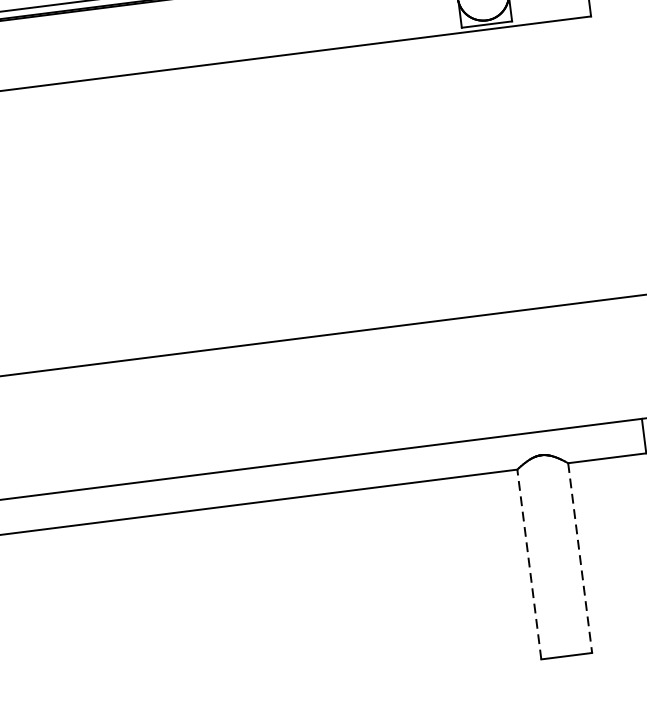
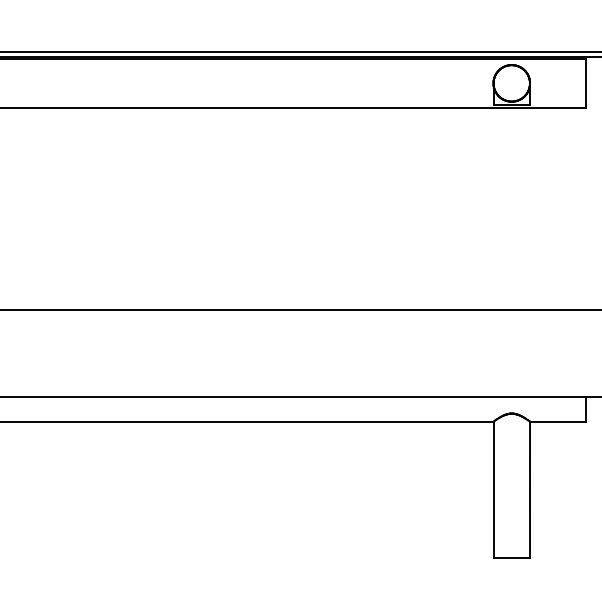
line: (580, 559) -> (530, 490), dashed -> solid
line: (529, 564) -> (493, 489), dashed -> solid

